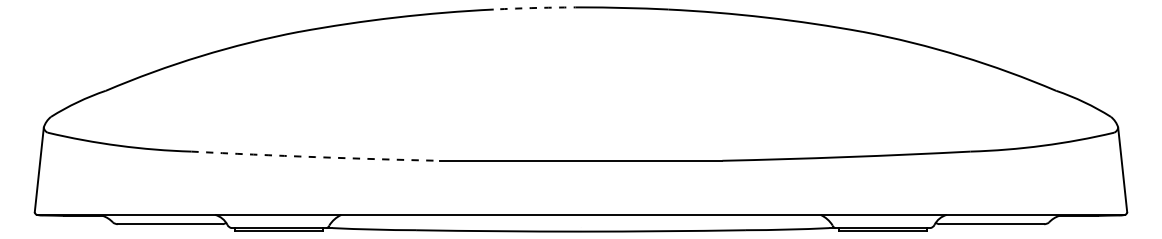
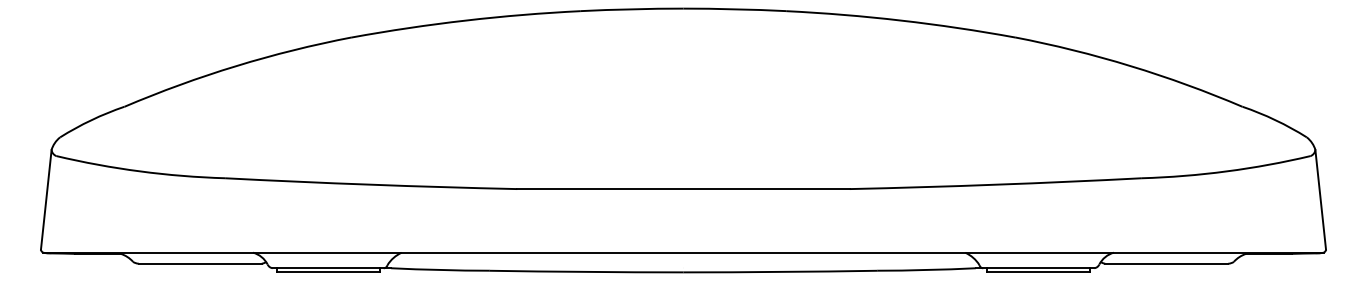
arc: (537, 8) -> (632, 9), dashed -> solid
arc: (315, 156) -> (371, 184), dashed -> solid

